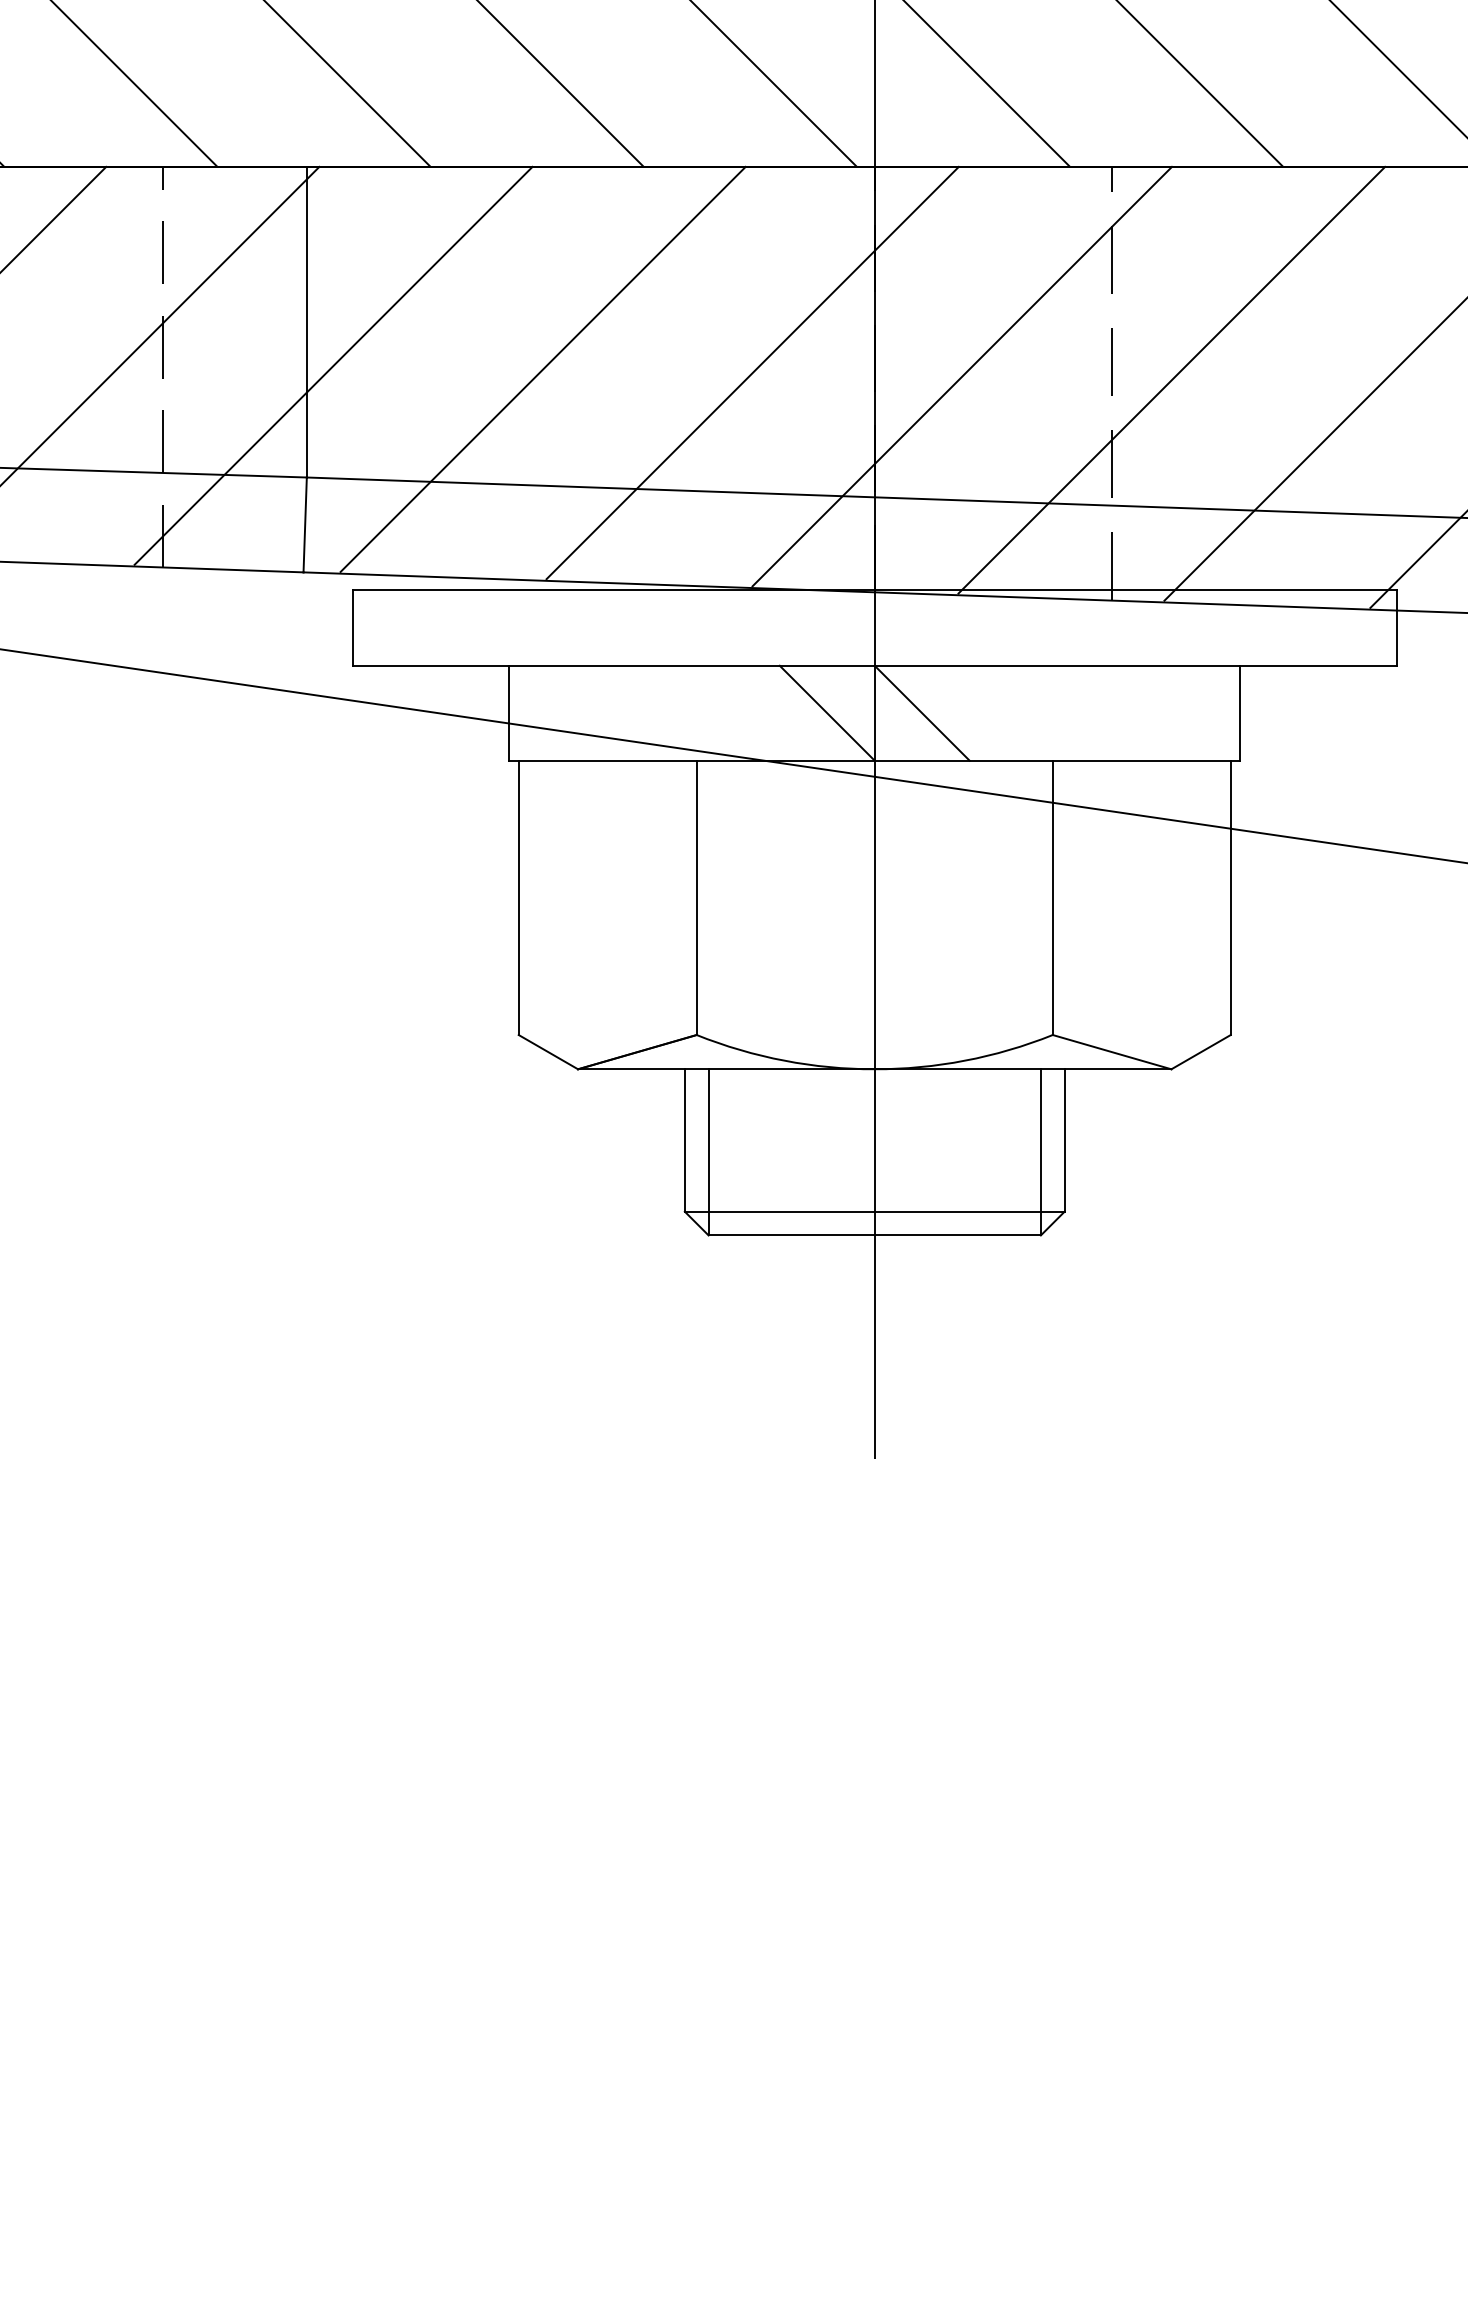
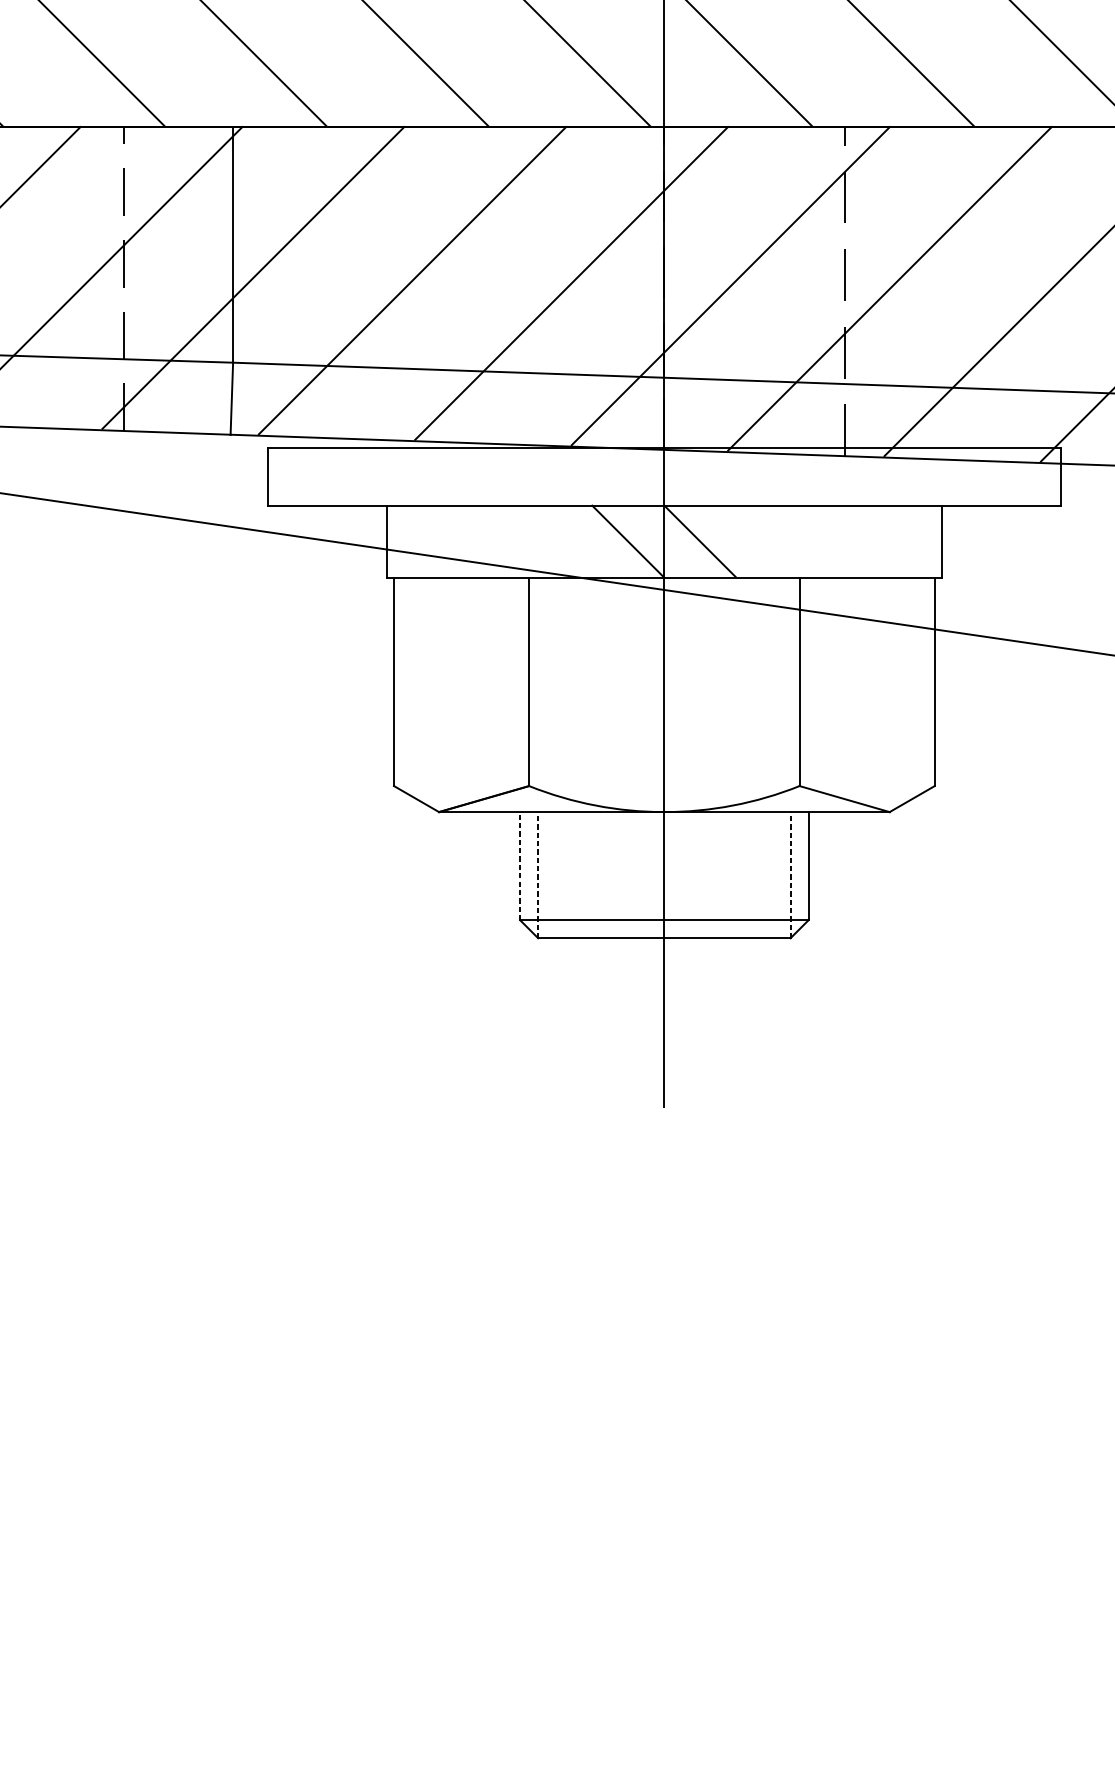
line: (684, 1140) -> (519, 866), solid -> dashed
line: (708, 1151) -> (538, 874), solid -> dashed
line: (1040, 1151) -> (790, 874), solid -> dashed

